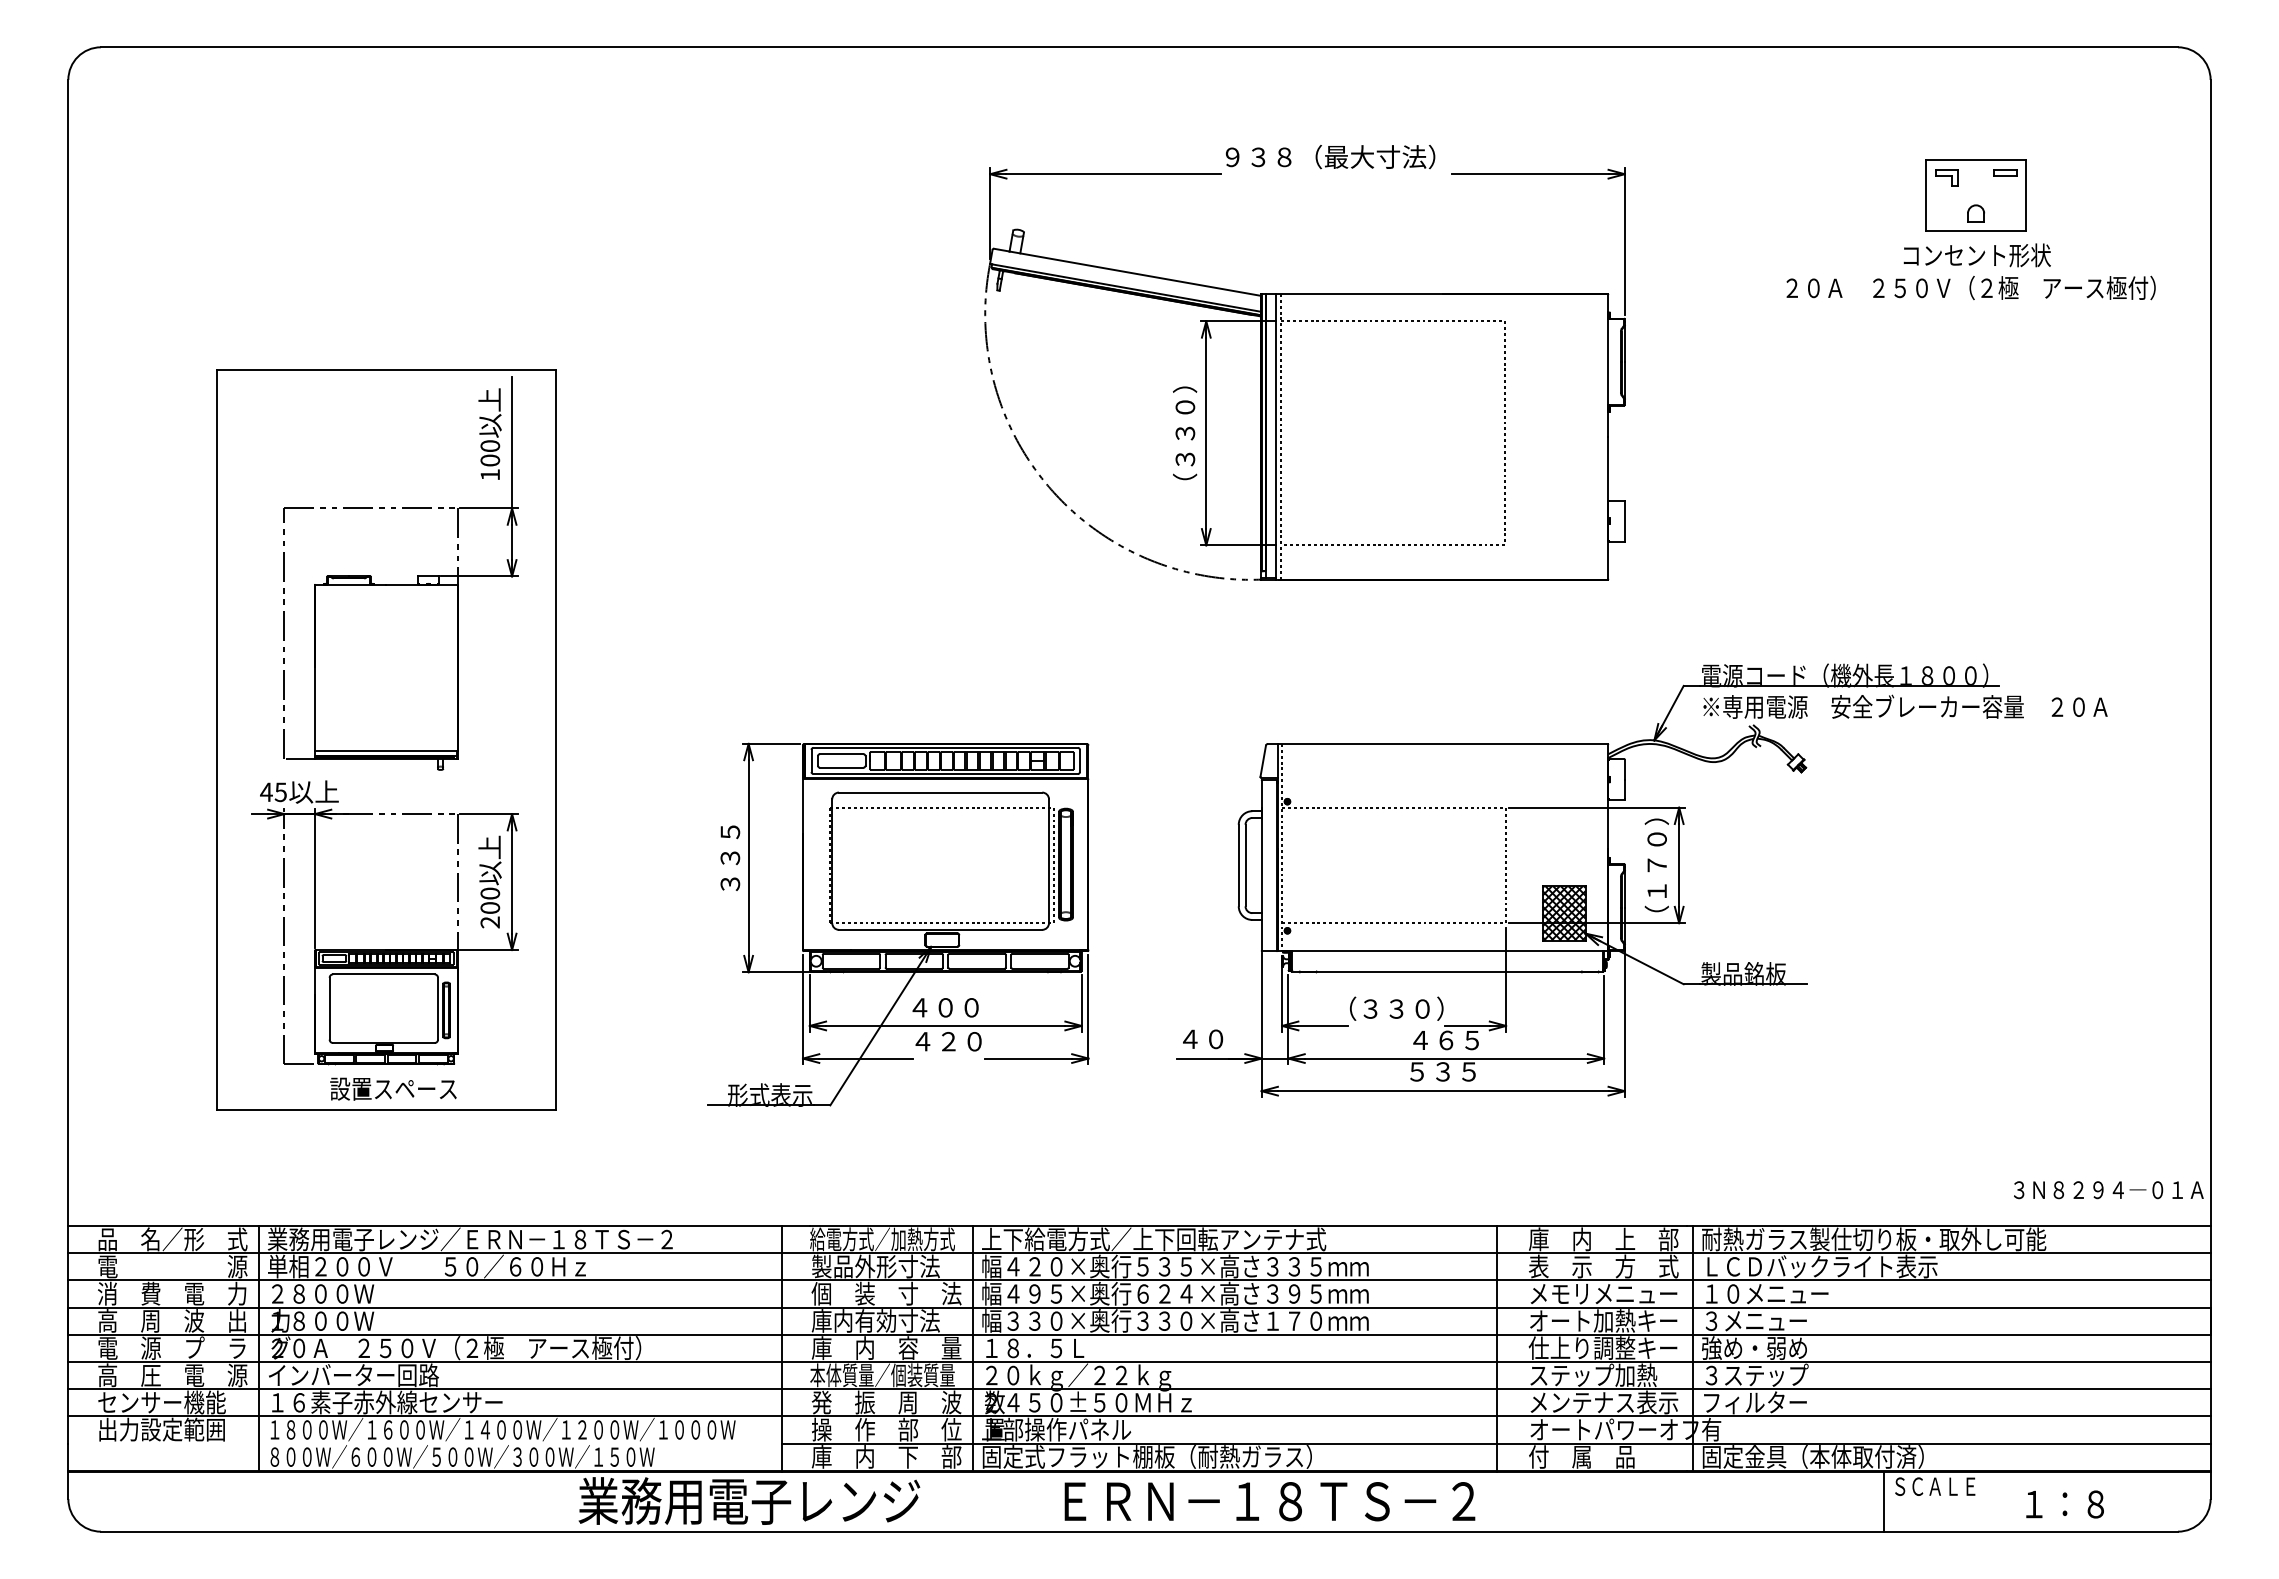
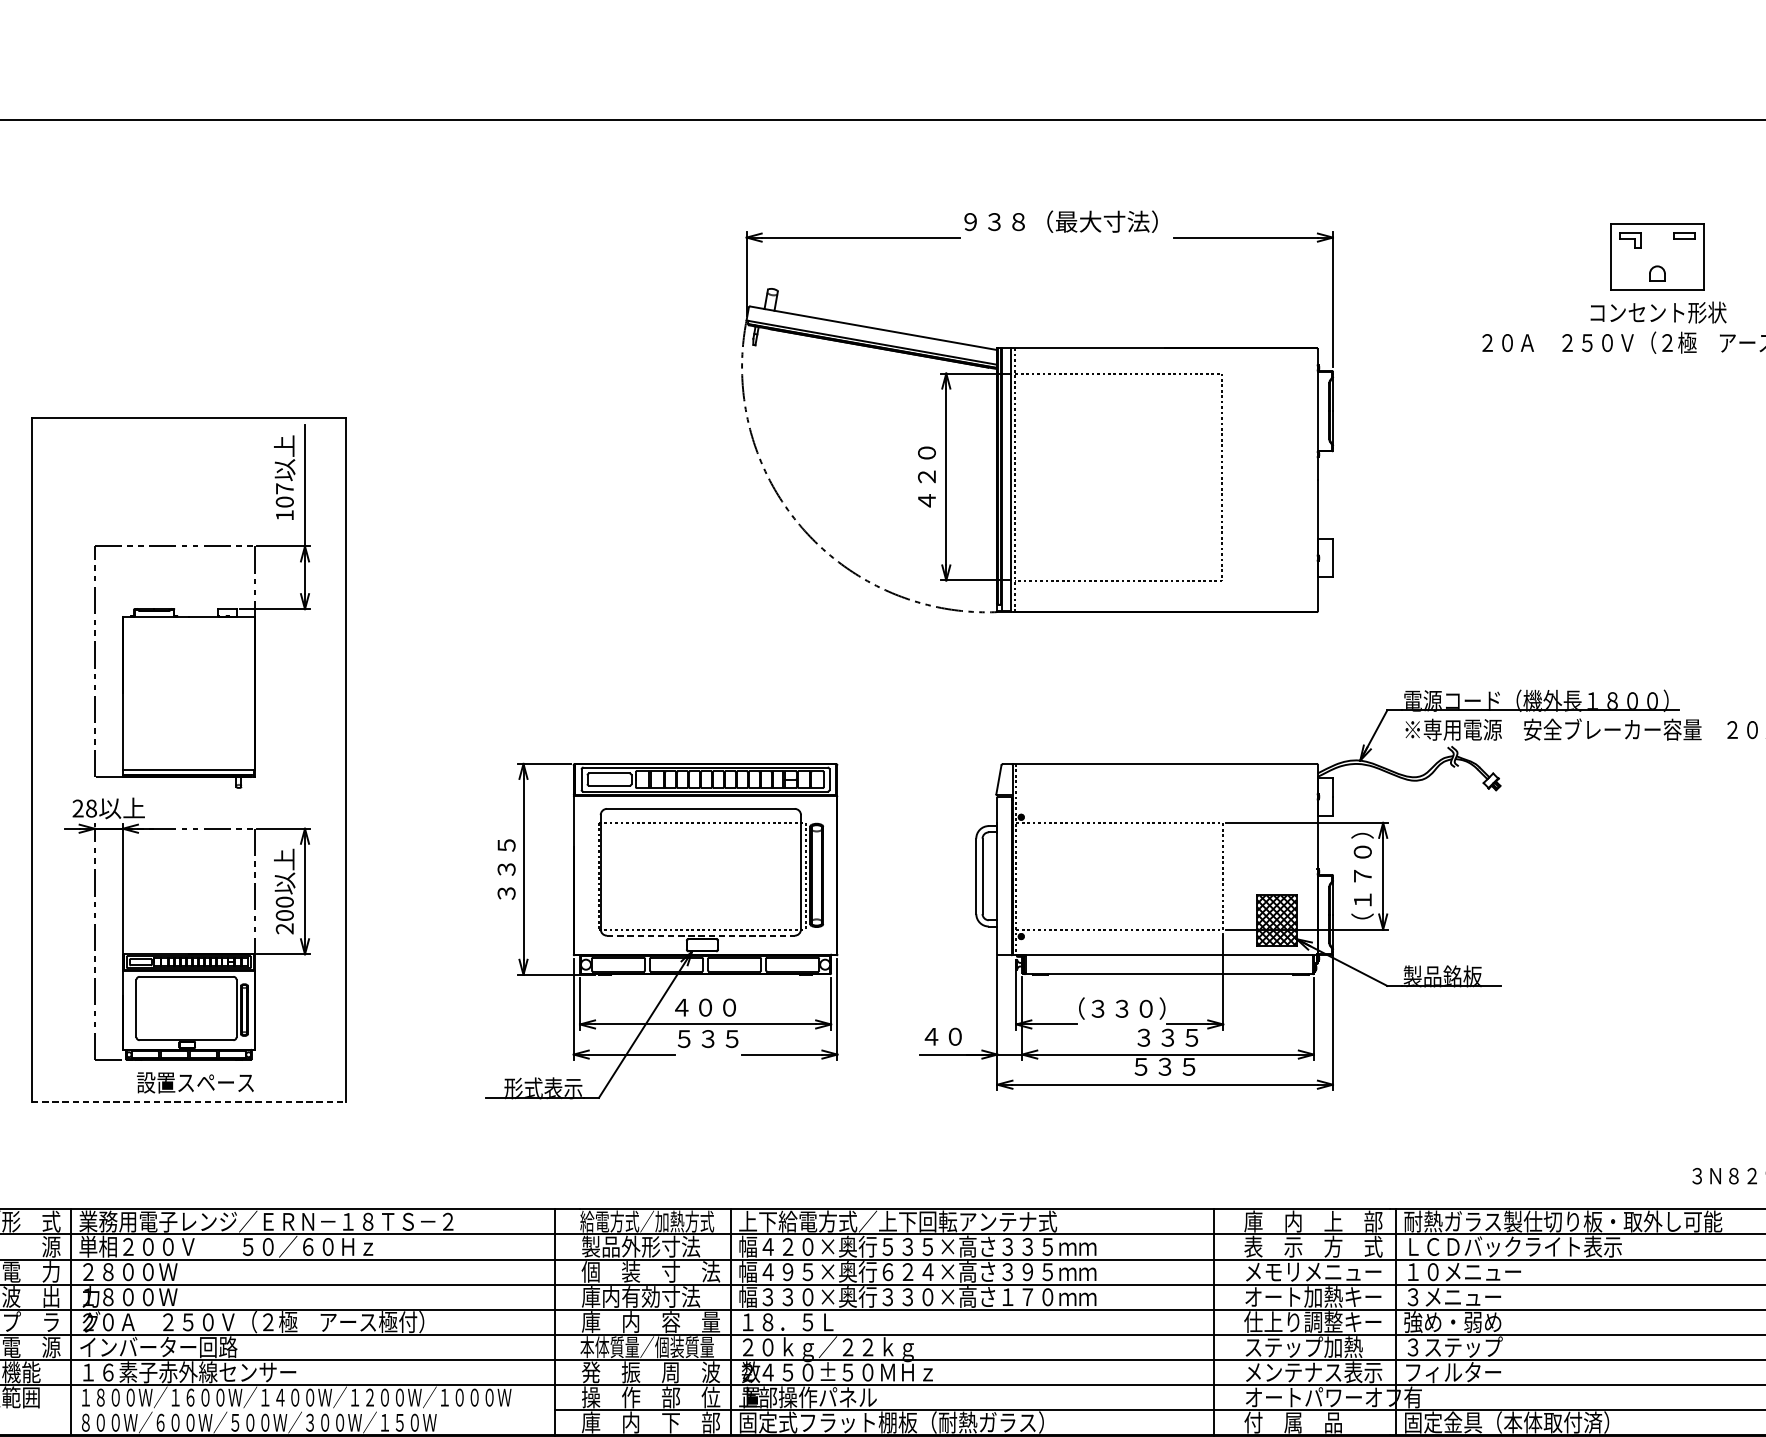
text: (1184, 433) -> (926, 477), （３３０） -> ４２０
text: (490, 445) -> (285, 488), 100 -> 107
text: (273, 791) -> (84, 807), 45 -> 28
line: (940, 929) -> (700, 935), solid -> dashed
text: (1433, 1040) -> (1156, 1037), ４６５ -> ３３５
text: (948, 1041) -> (708, 1038), ４２０ -> ５３５
line: (386, 1110) -> (188, 1102), solid -> dashed

